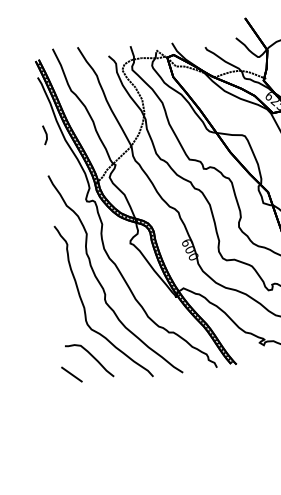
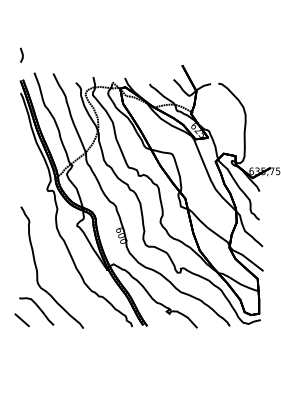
line: (44, 134) -> (21, 54), moved
curve: (100, 281) -> (51, 252), removed

